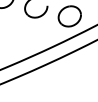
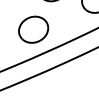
part: (21, 39) -> (33, 29), added

